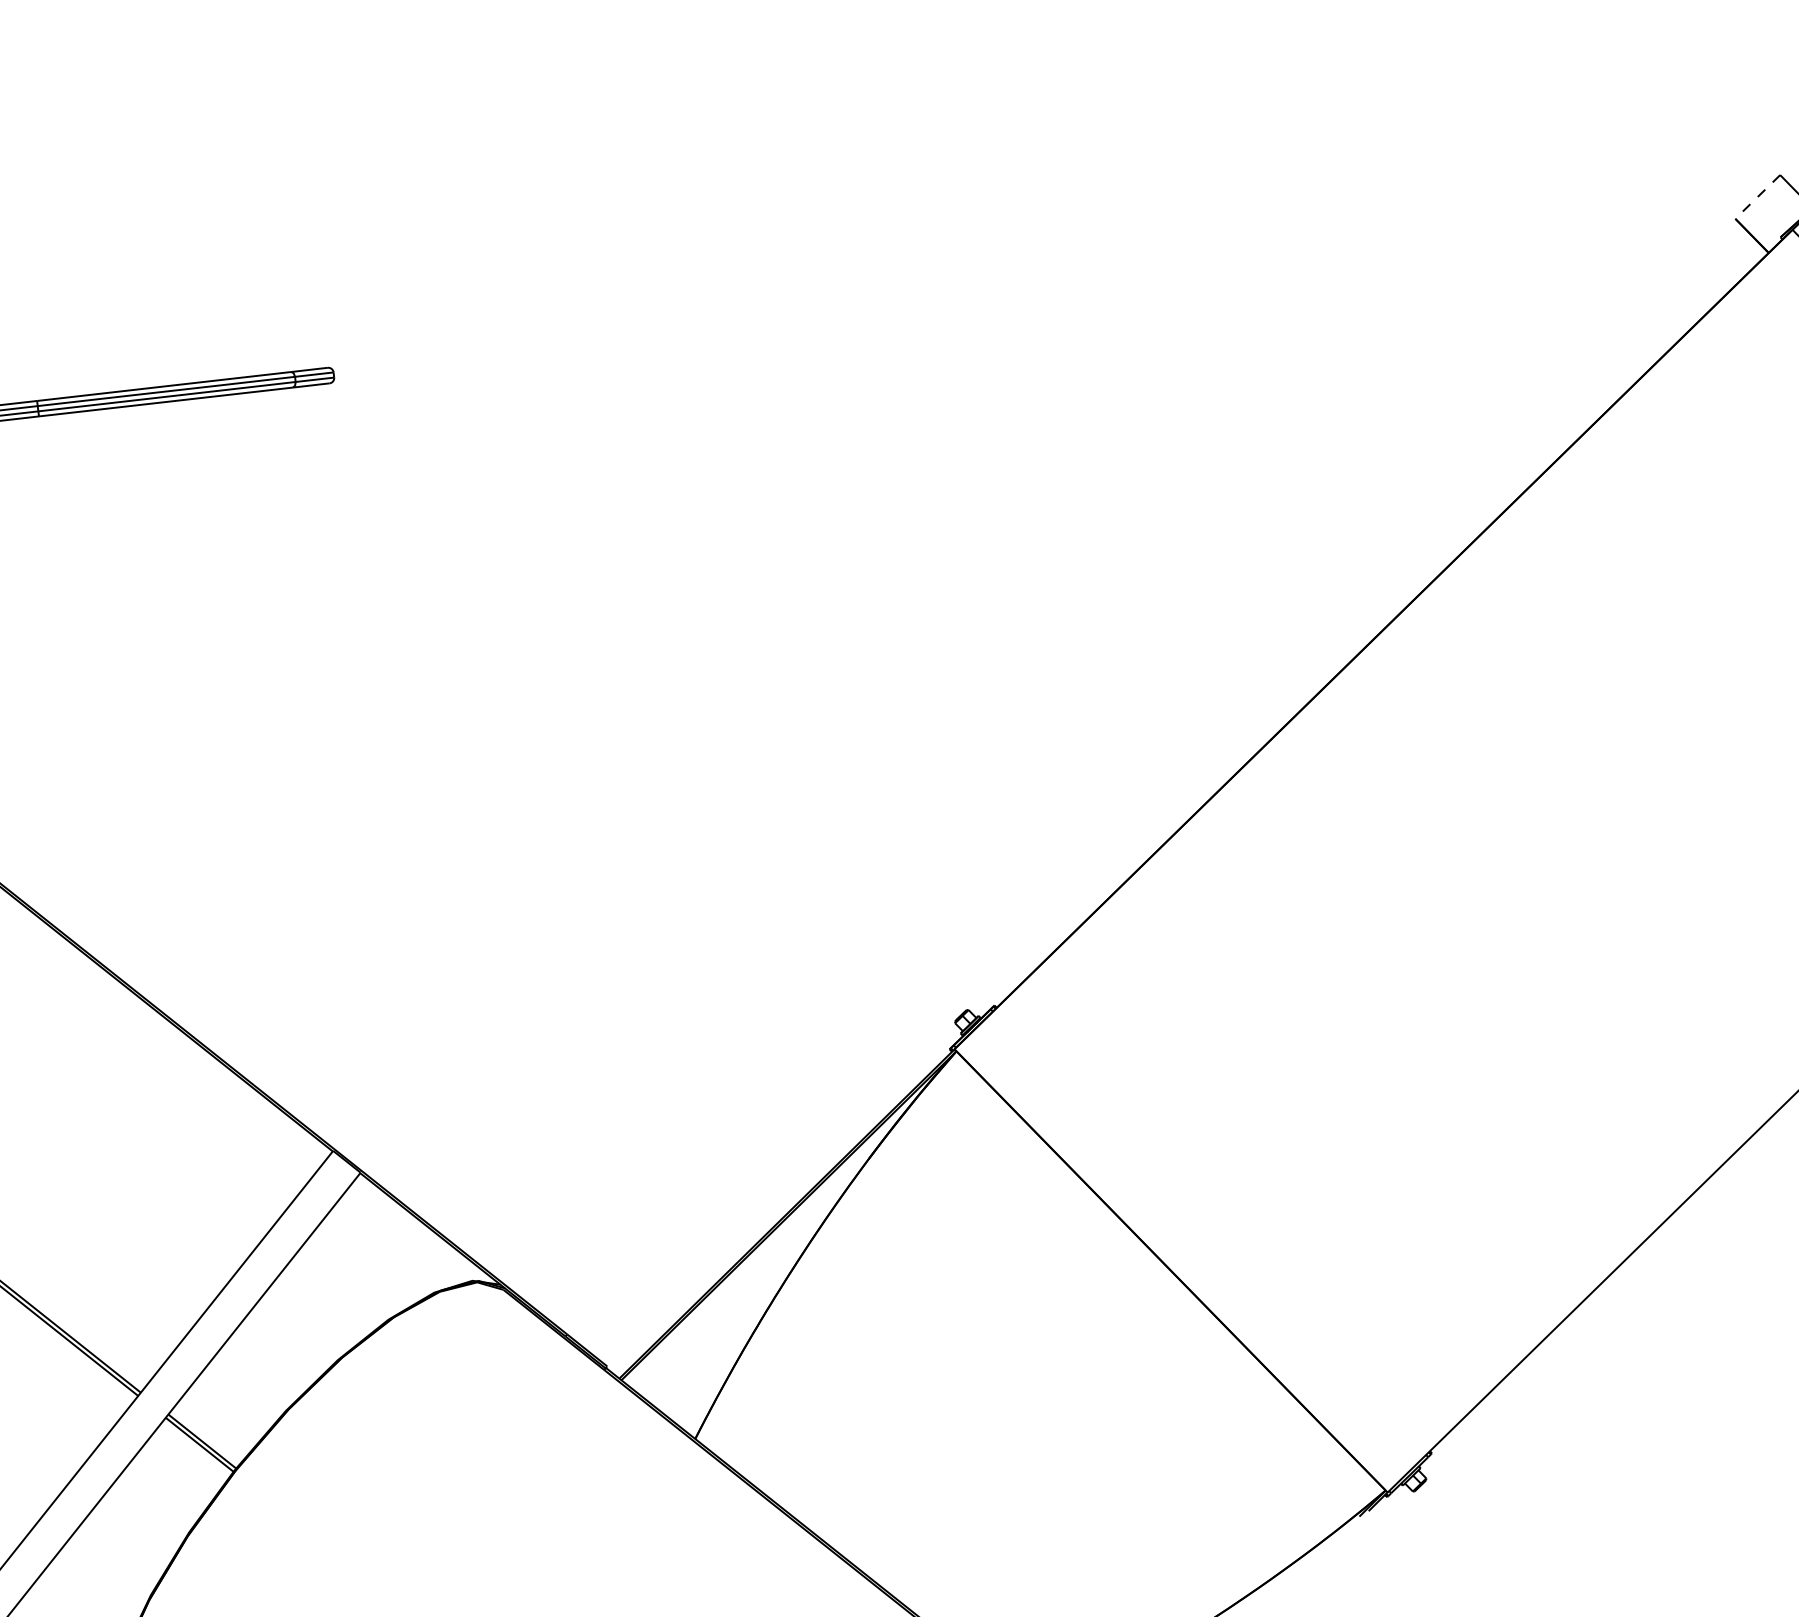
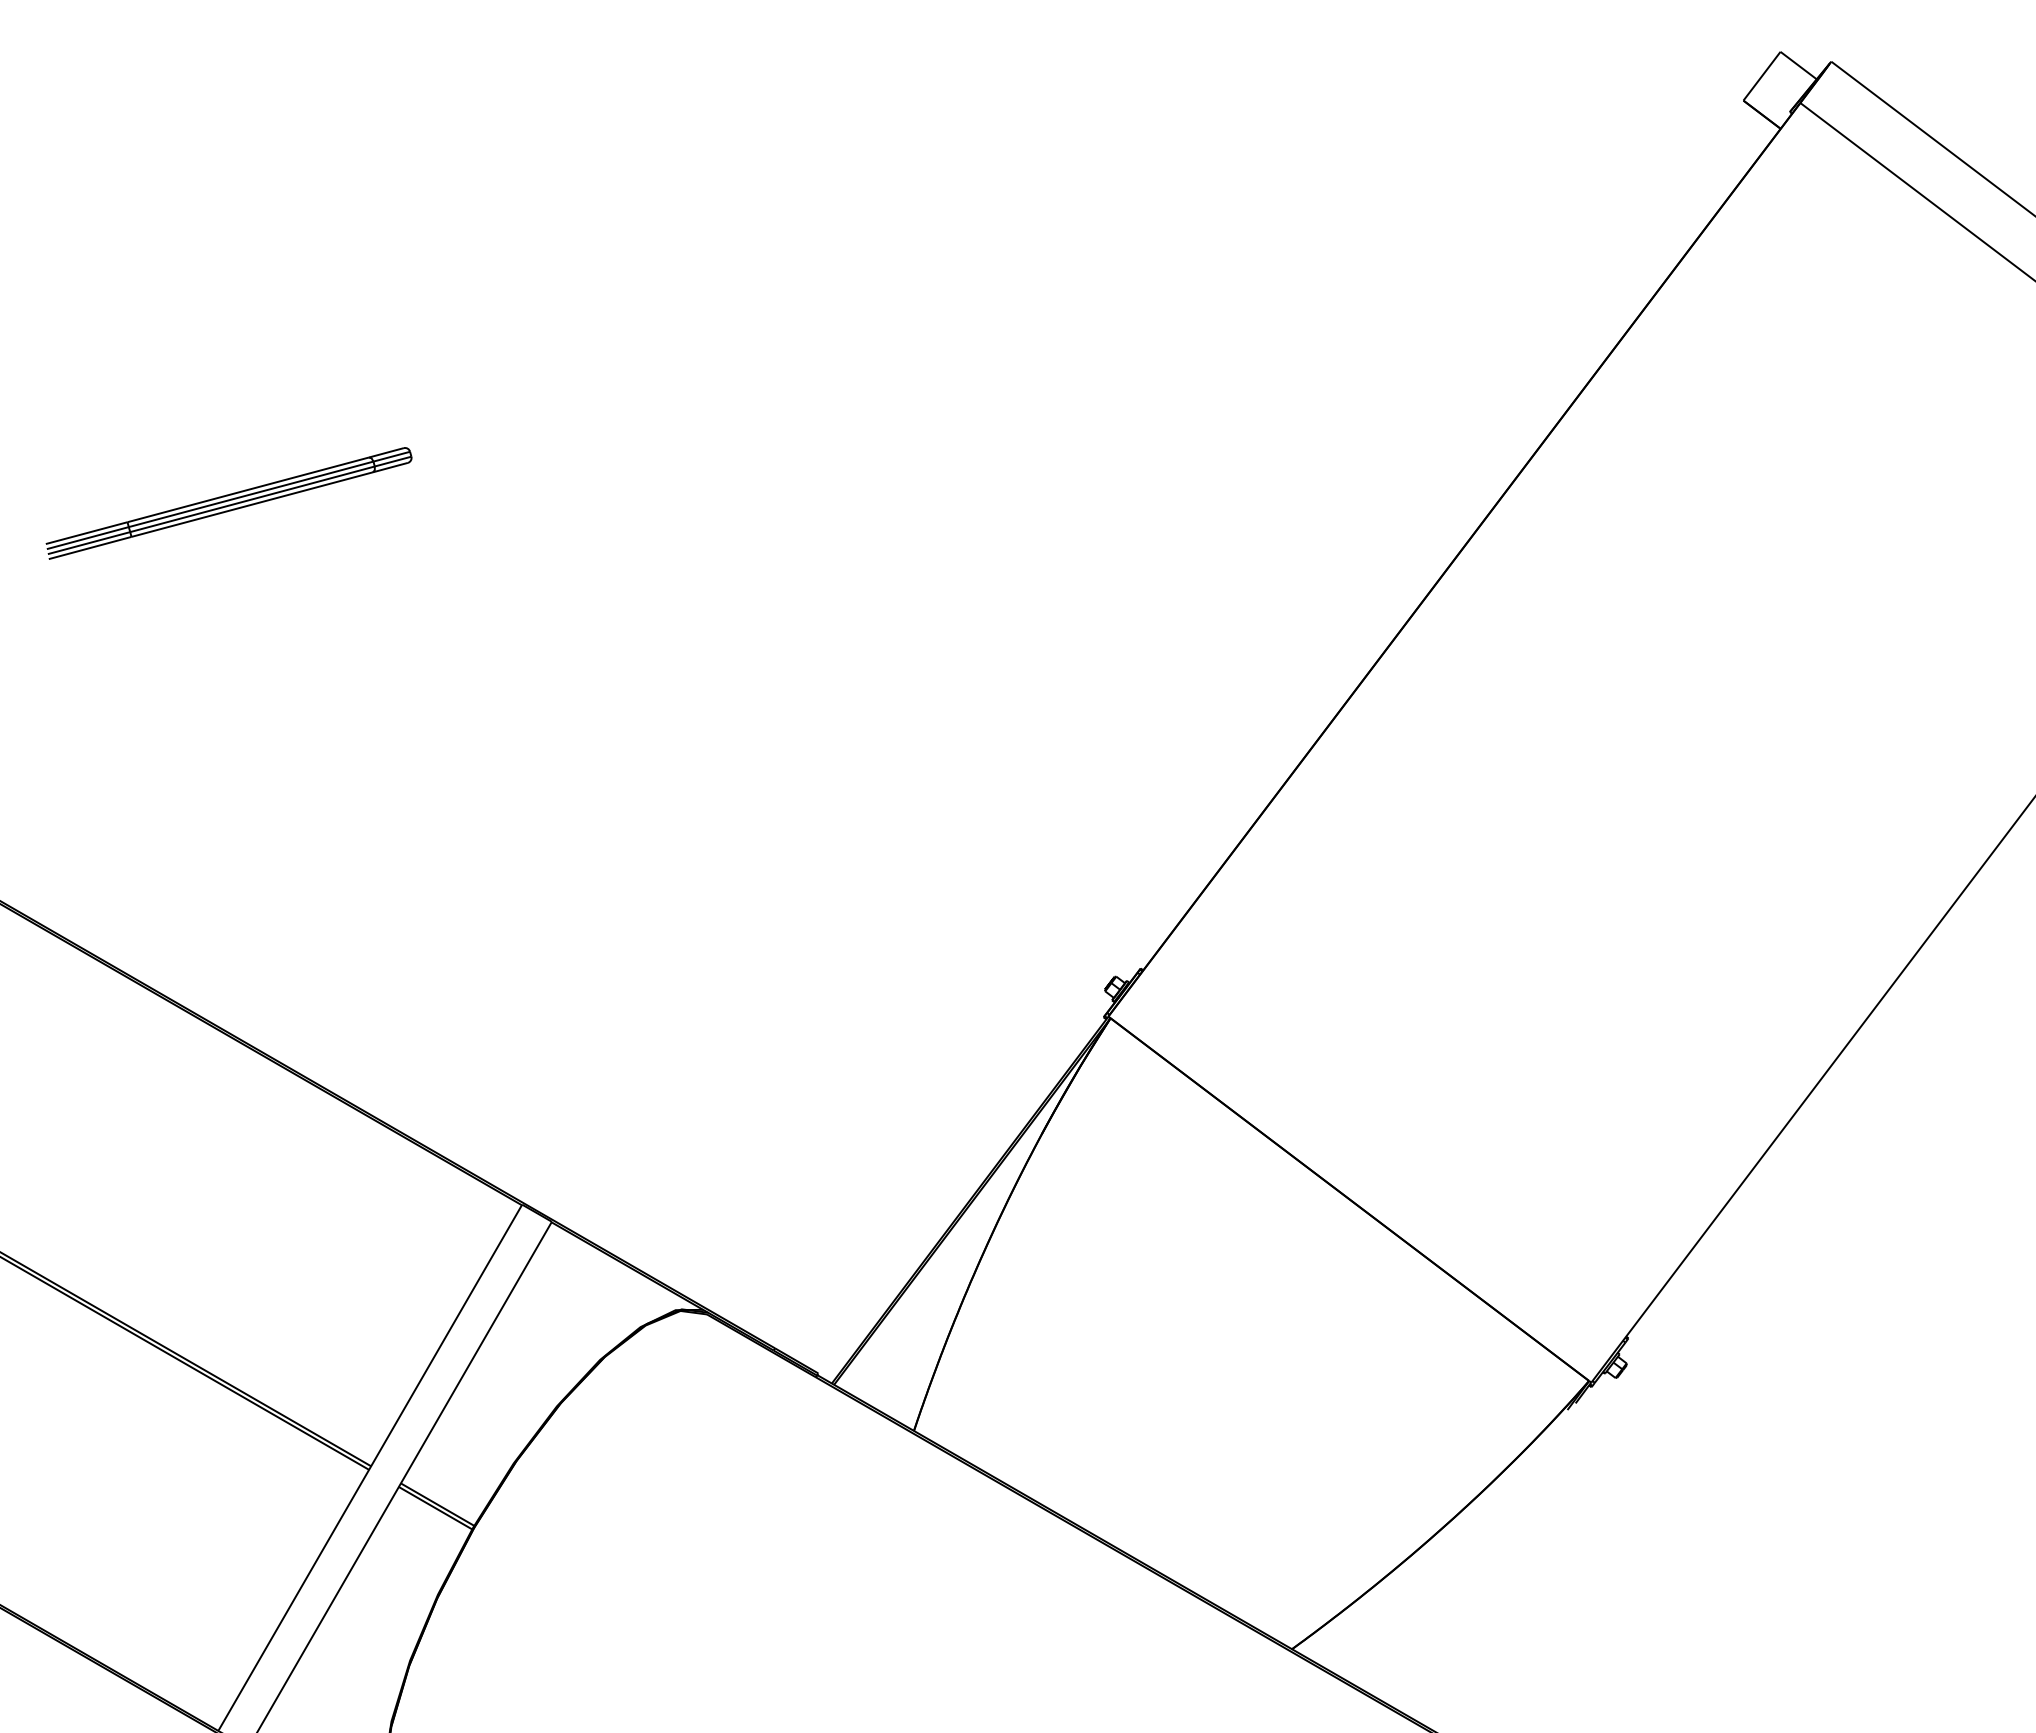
line: (1758, 197) -> (1762, 76), dashed -> solid

